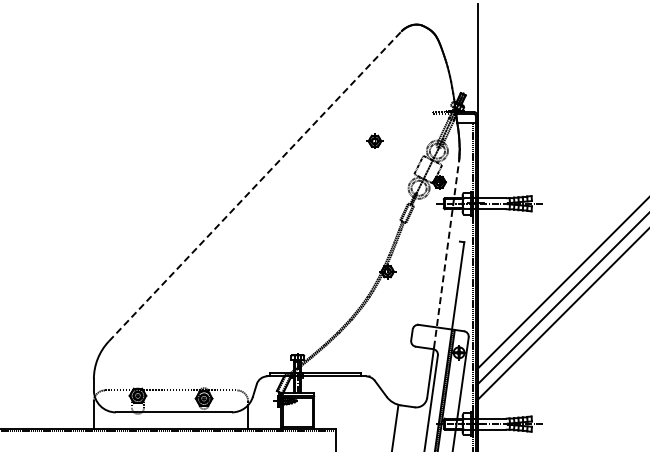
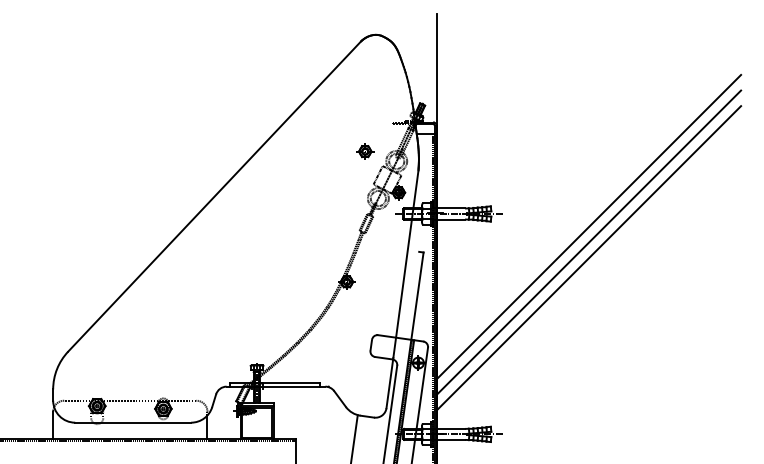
part: (375, 141) -> (365, 151), moved
line: (256, 186) -> (215, 196), dashed -> solid
line: (446, 254) -> (405, 264), dashed -> solid

